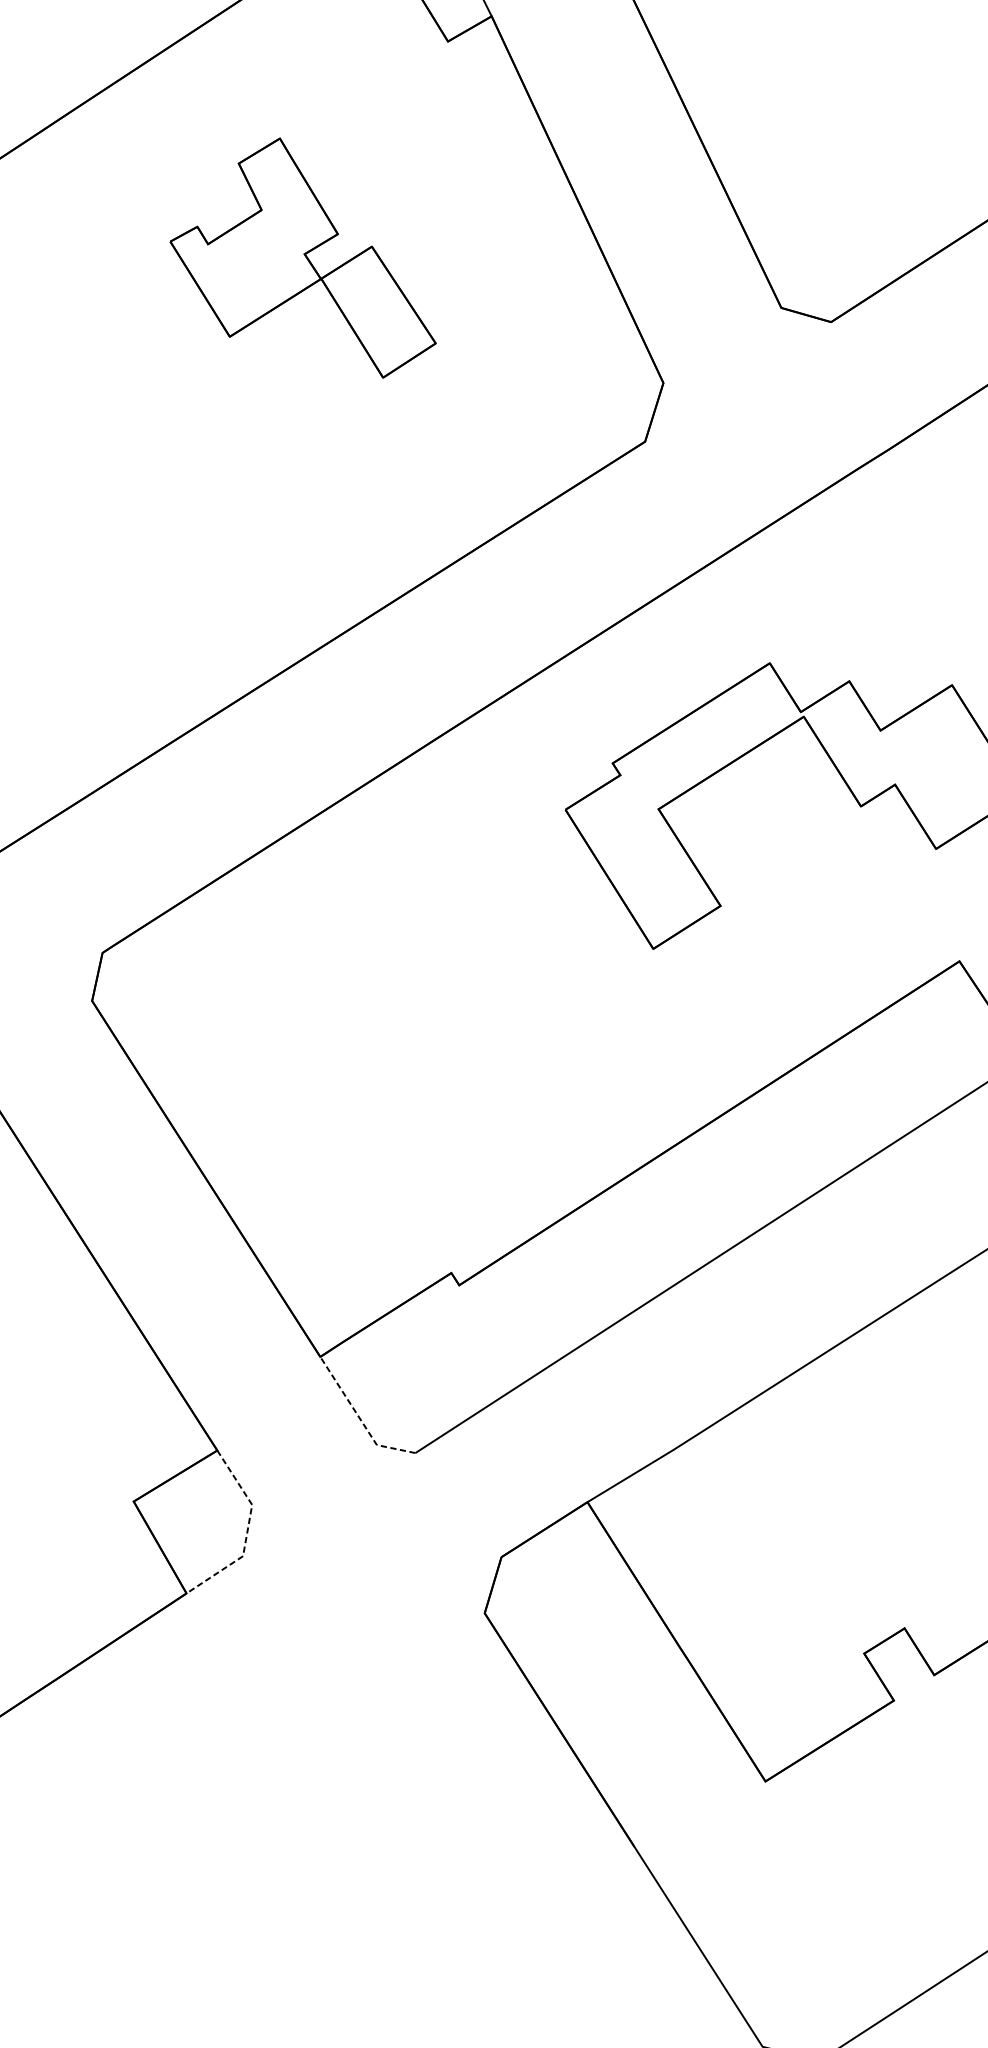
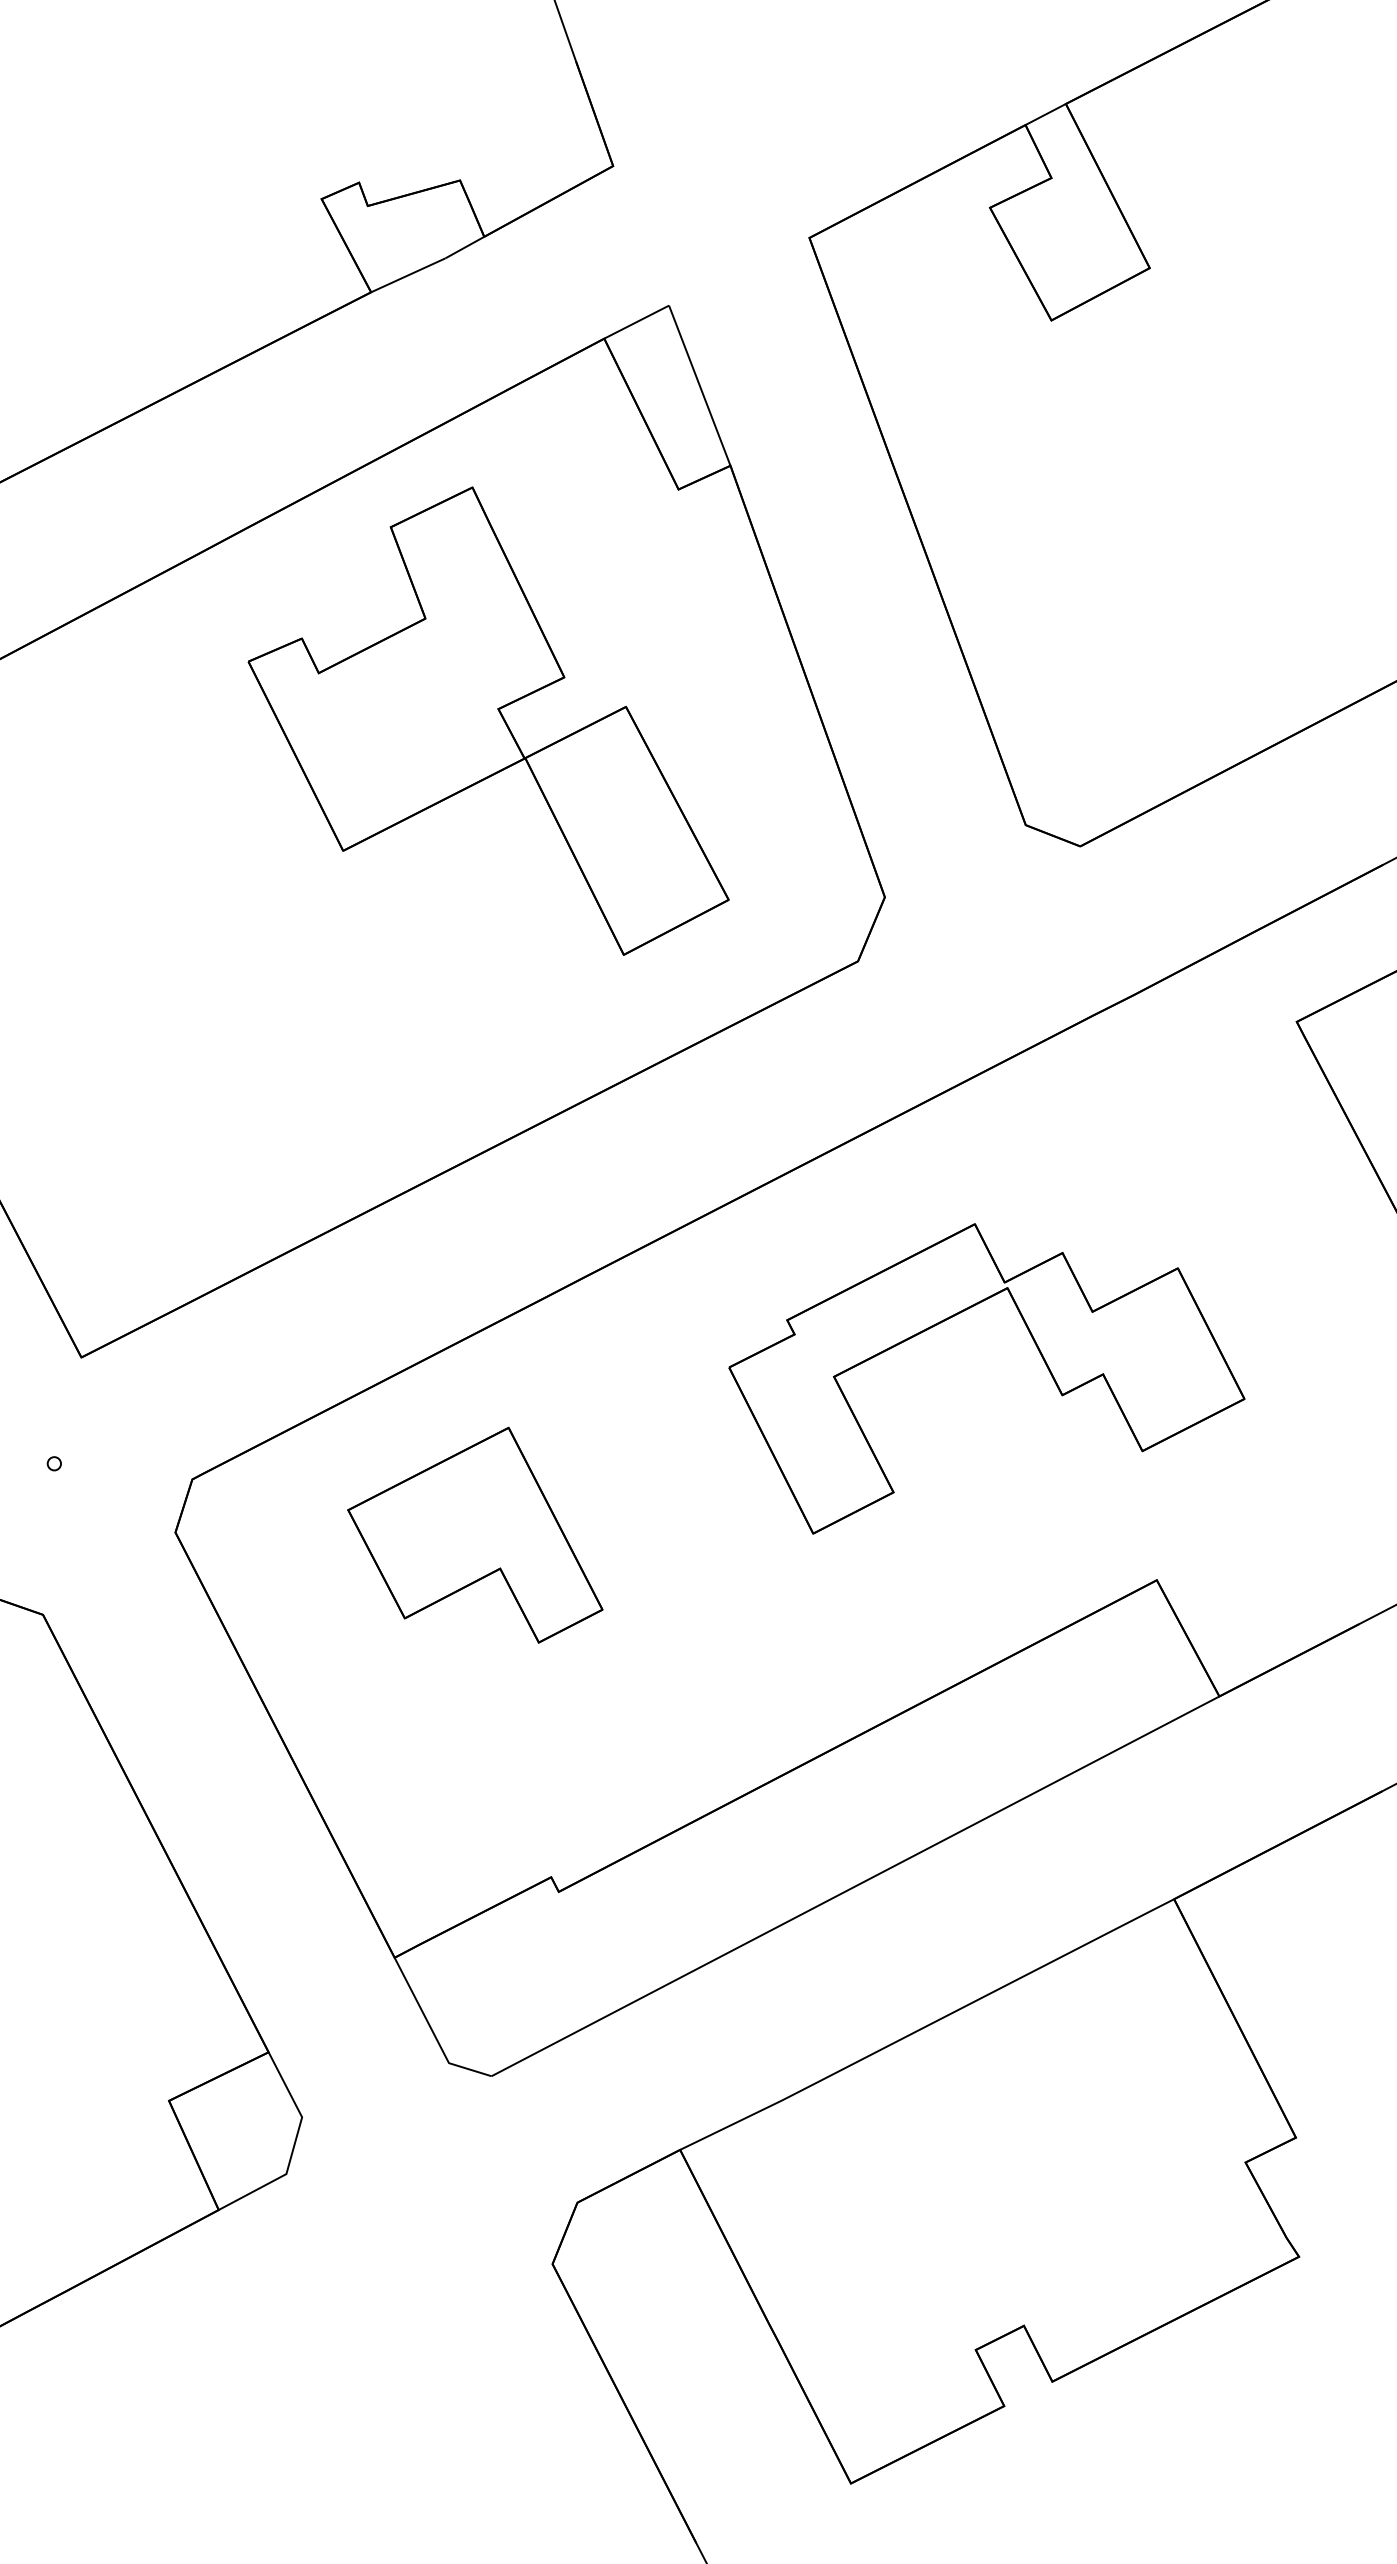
part: (299, 260) -> (488, 720), size x1.67
part: (356, 977) -> (475, 1534), added
line: (359, 1417) -> (432, 2030), dashed -> solid
line: (247, 1532) -> (293, 2147), dashed -> solid

